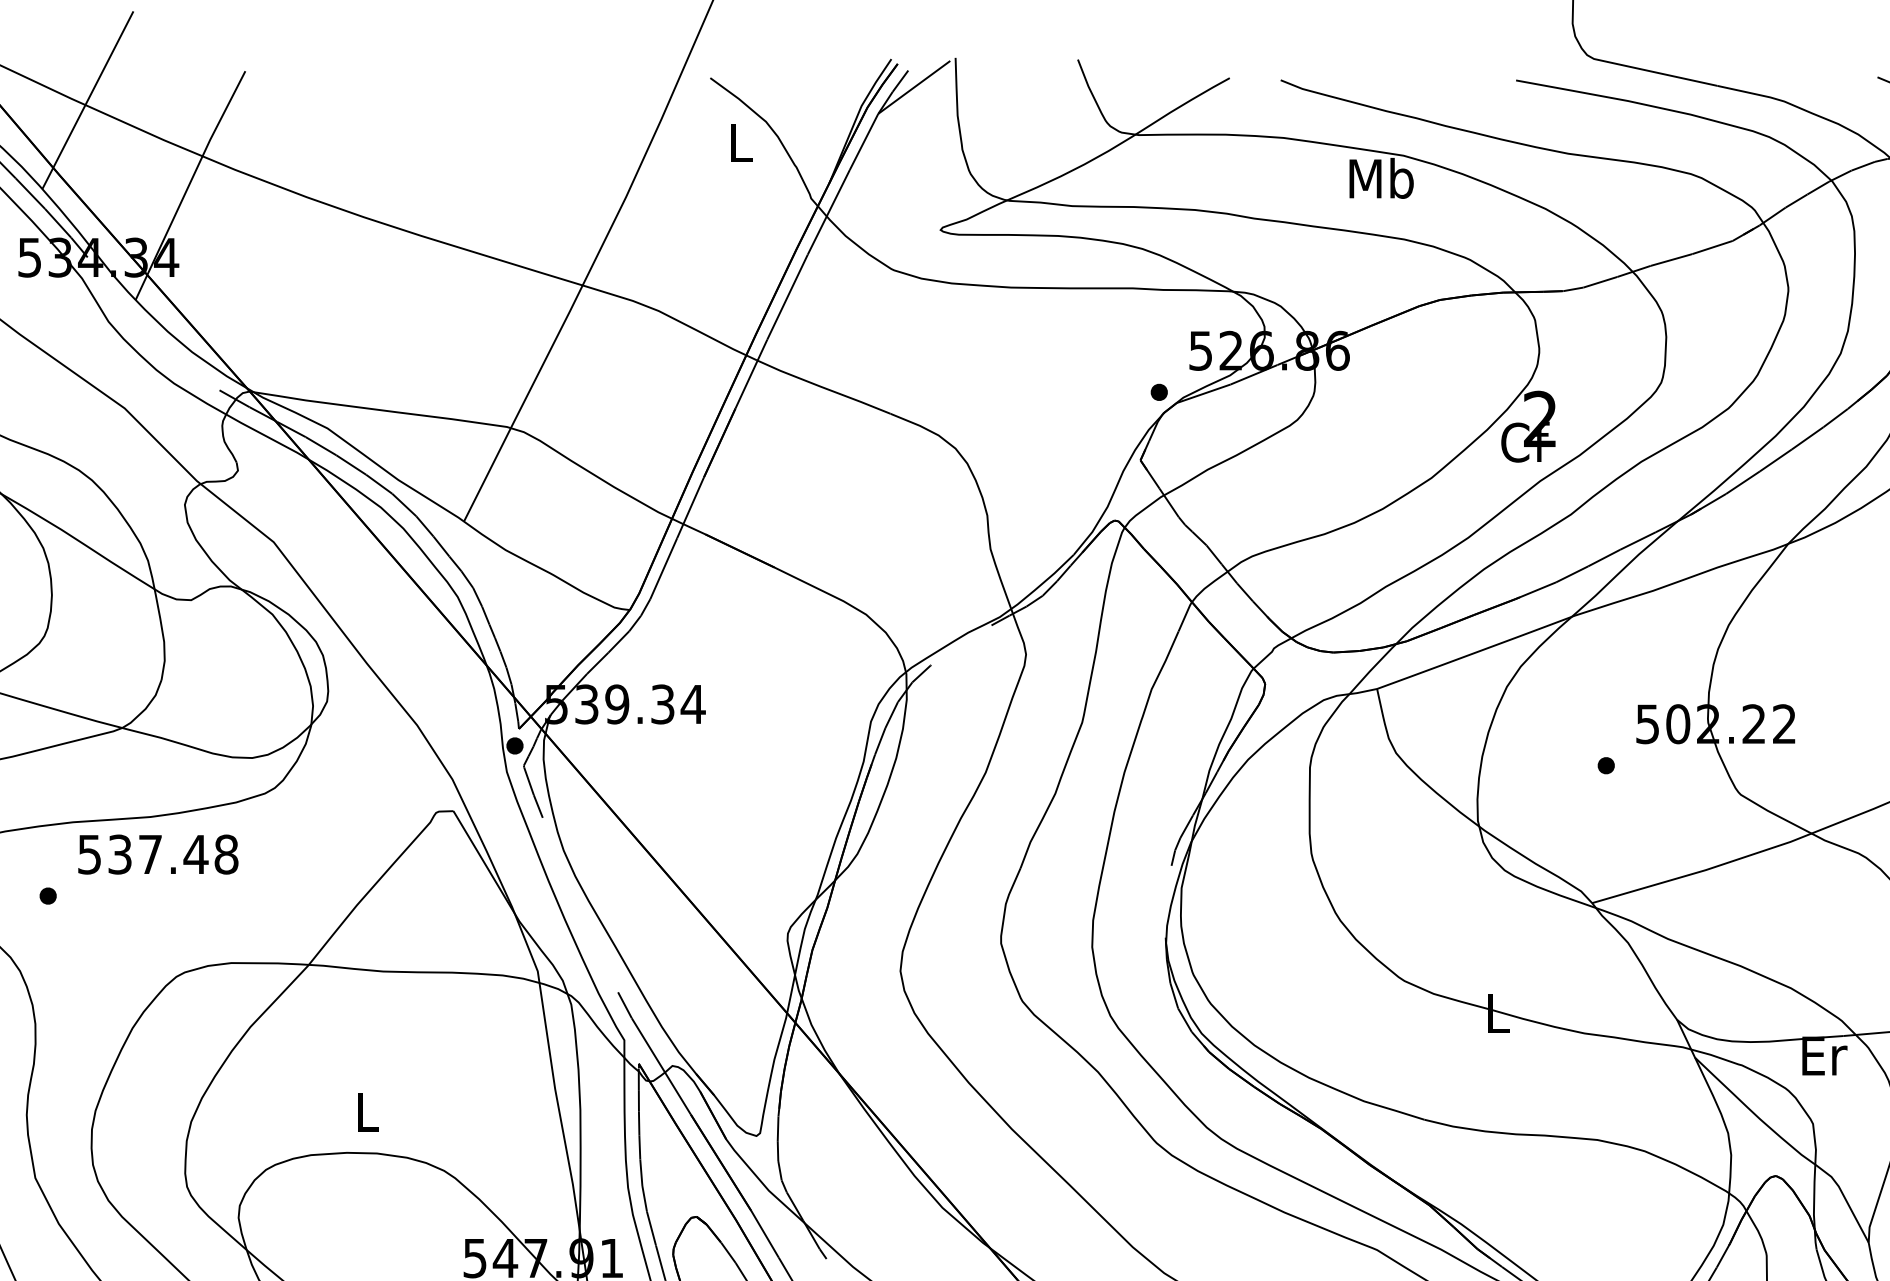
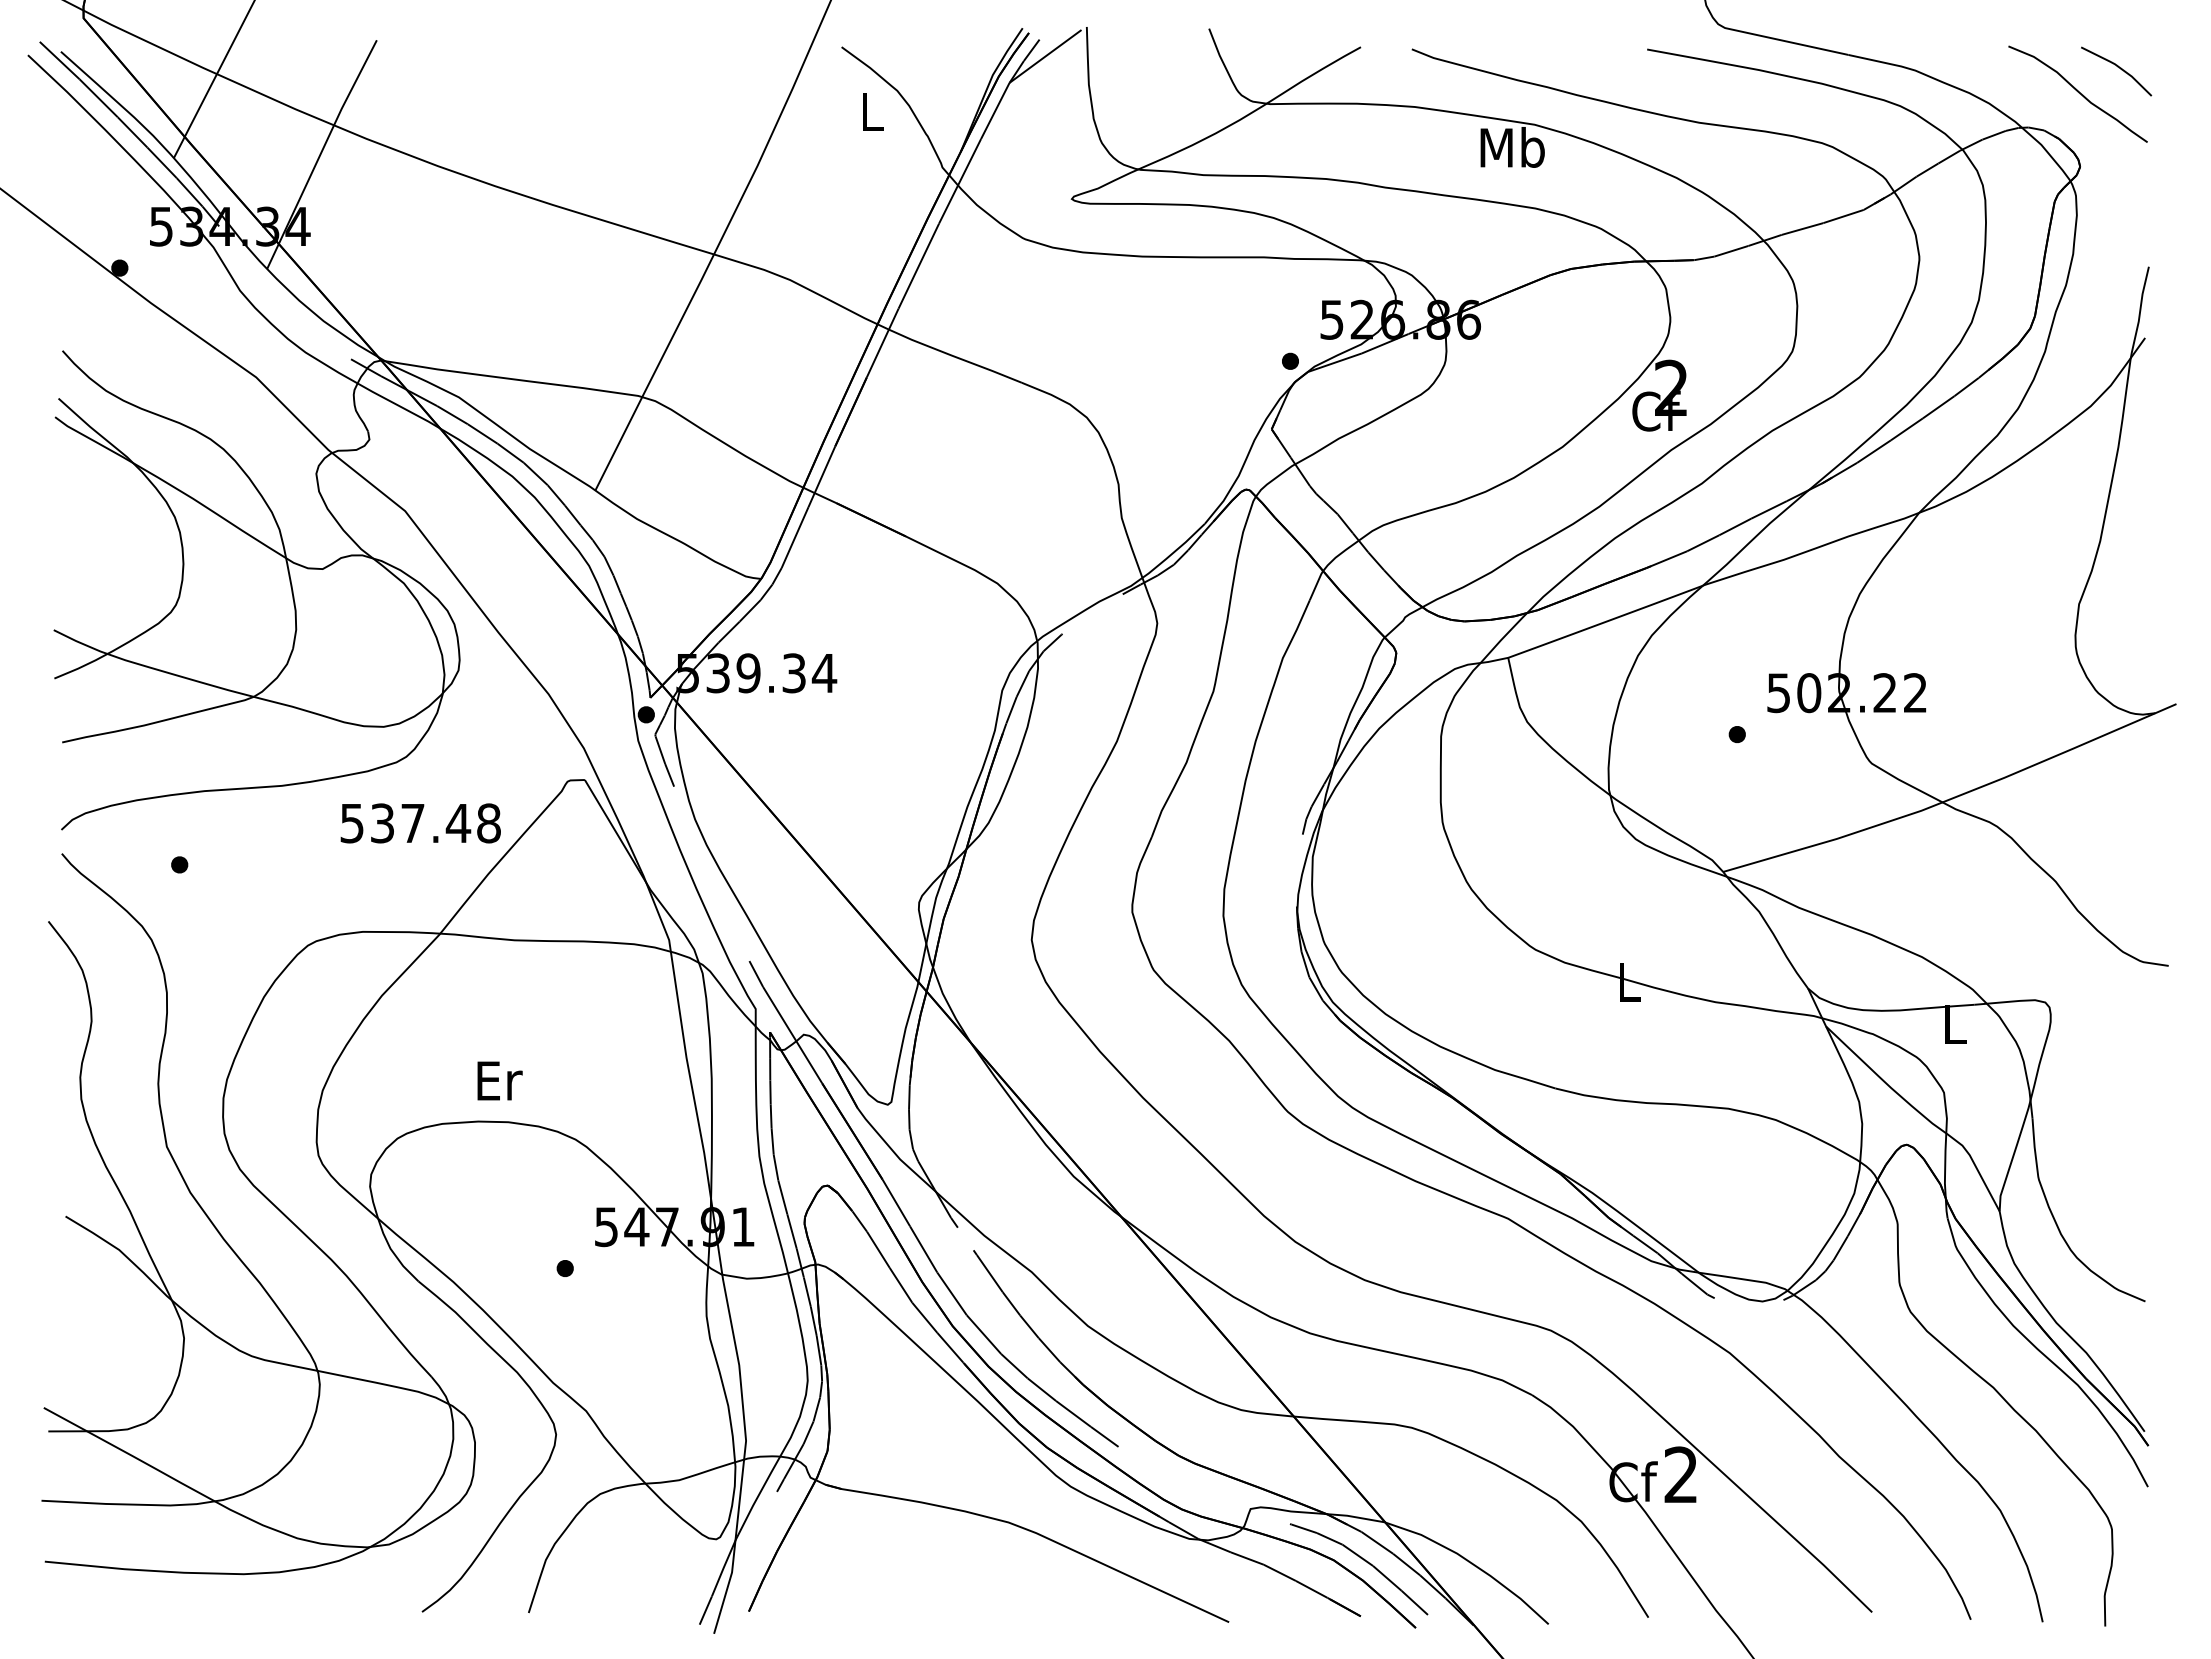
text: (158, 854) -> (420, 823), moved
text: (1824, 1055) -> (1955, 1024), Er -> L
text: (368, 1111) -> (499, 1080), L -> Er

